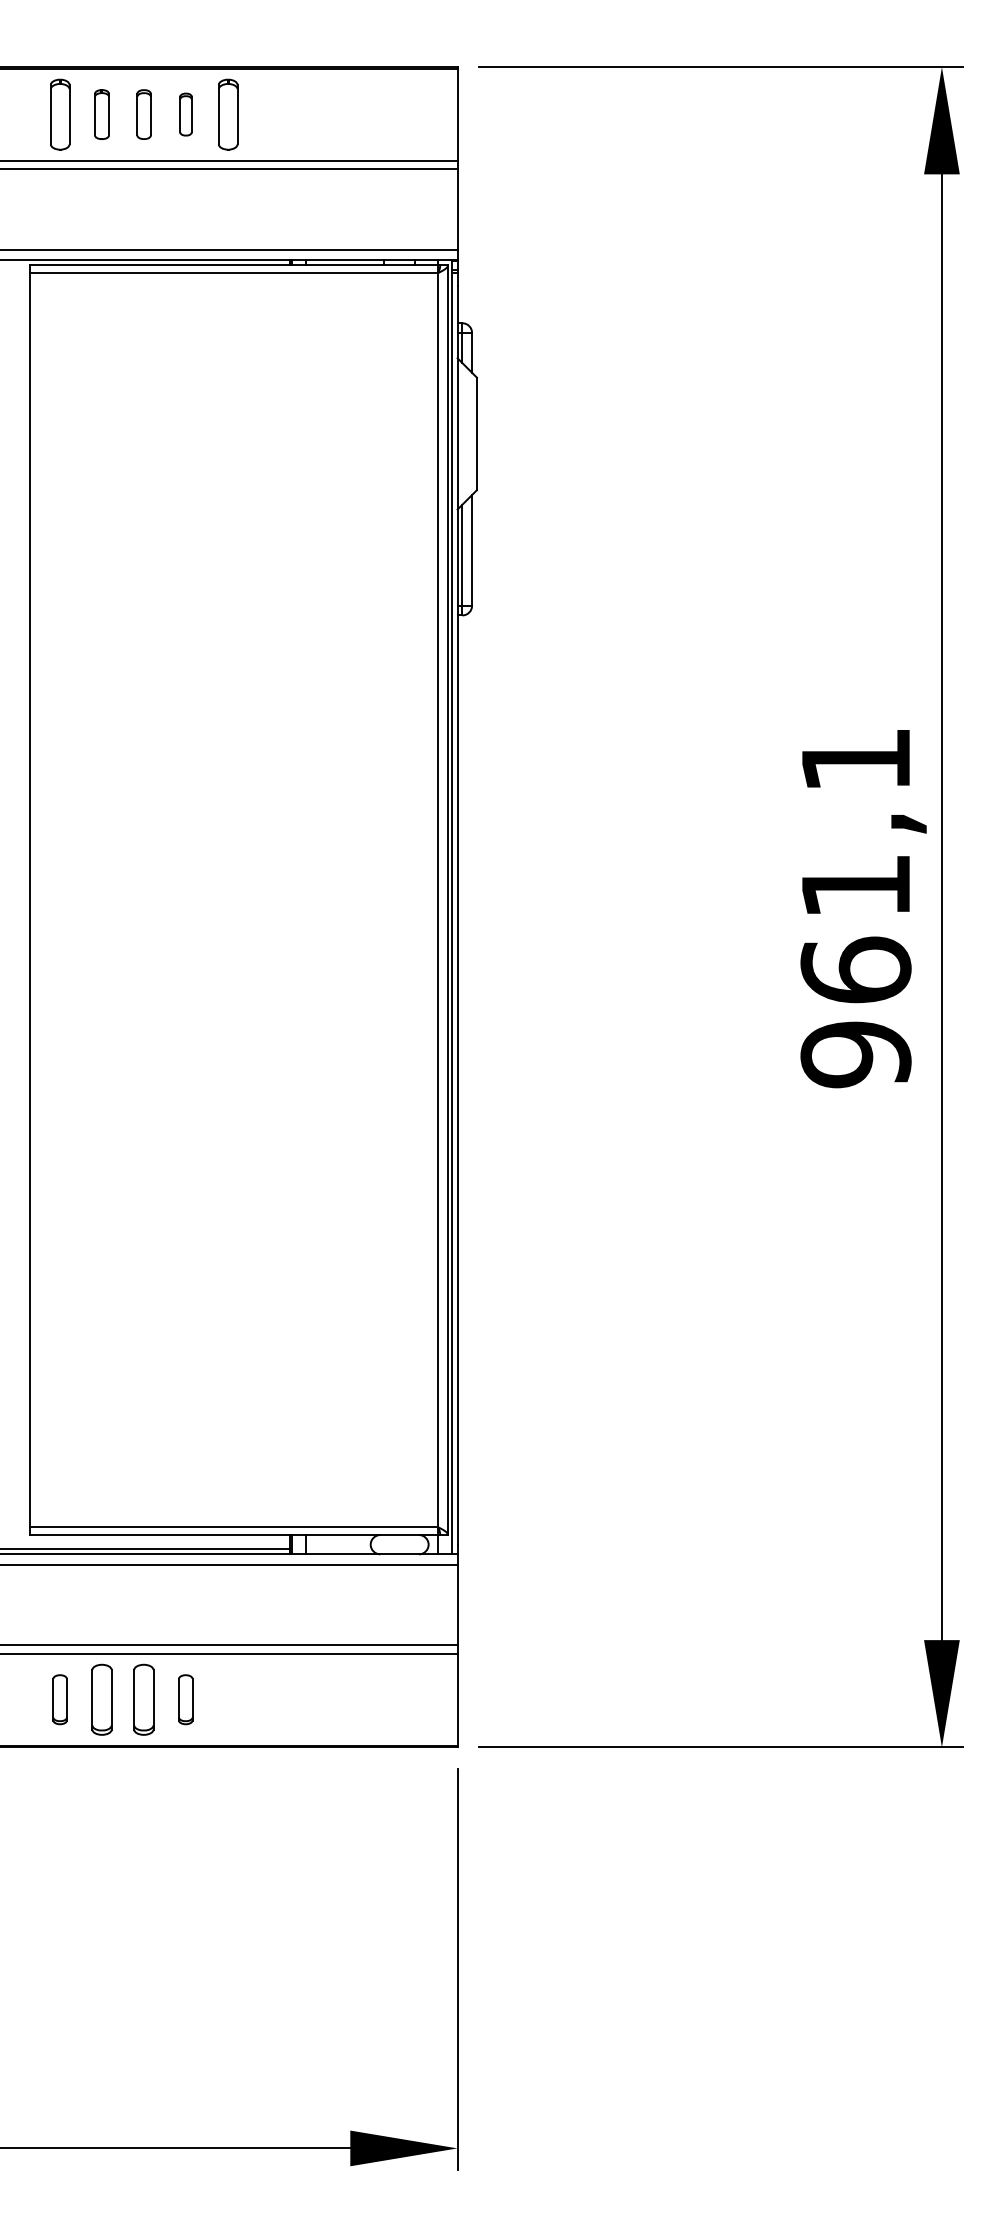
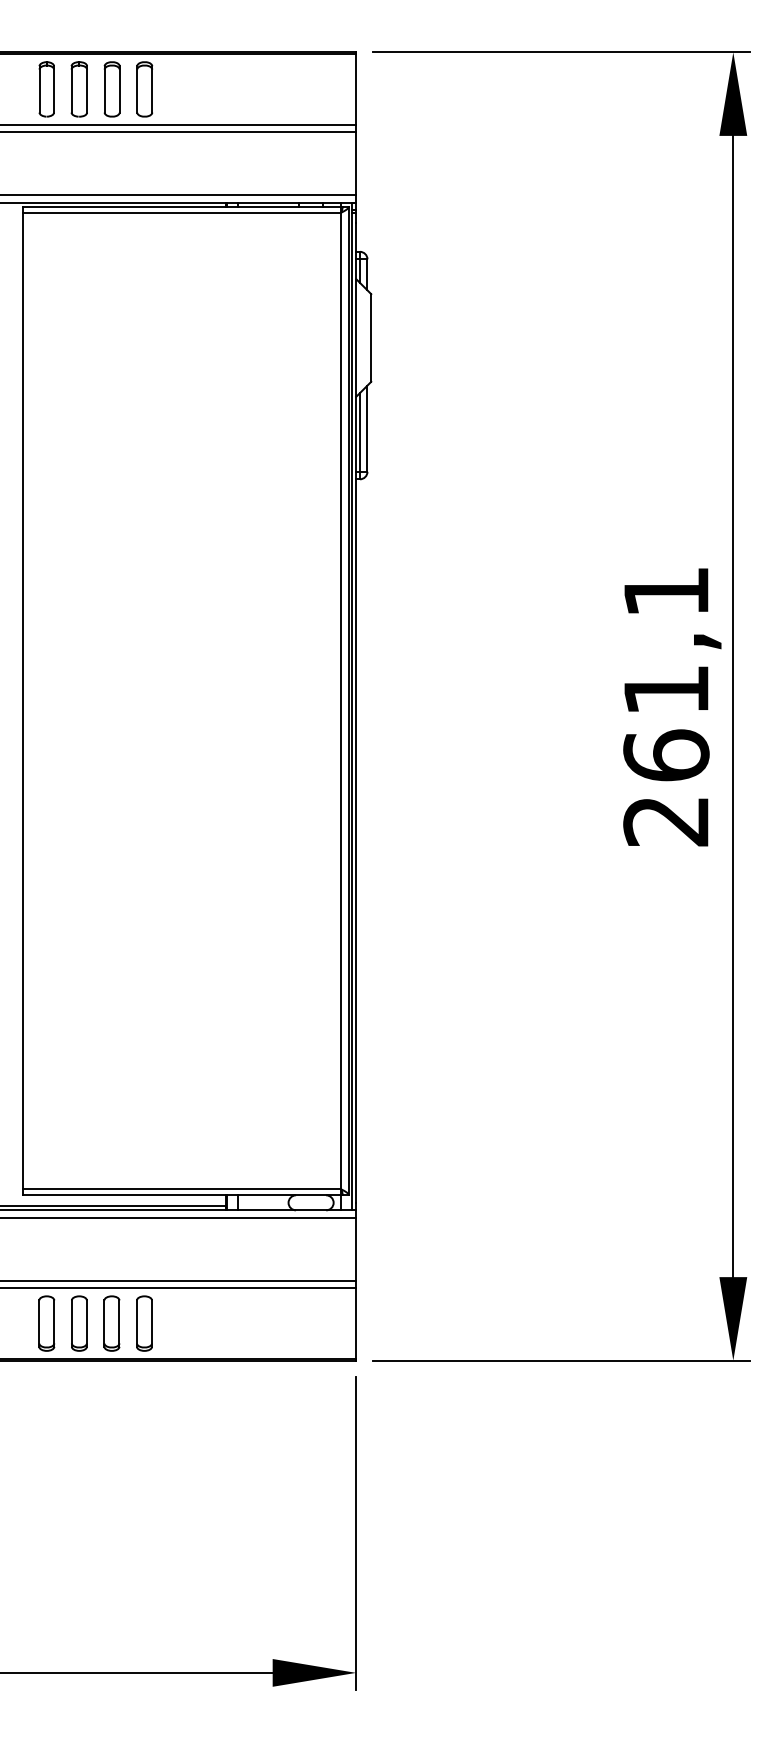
part: (101, 114) -> (78, 89), size x1.43
part: (143, 114) -> (111, 89), size x1.43
part: (185, 114) -> (144, 89), size x1.67
part: (228, 114) -> (177, 89), removed
text: (855, 1054) -> (666, 821), 961,1 -> 261,1
part: (59, 1699) -> (46, 1323), size x1.43
part: (185, 1699) -> (144, 1323), size x1.43

